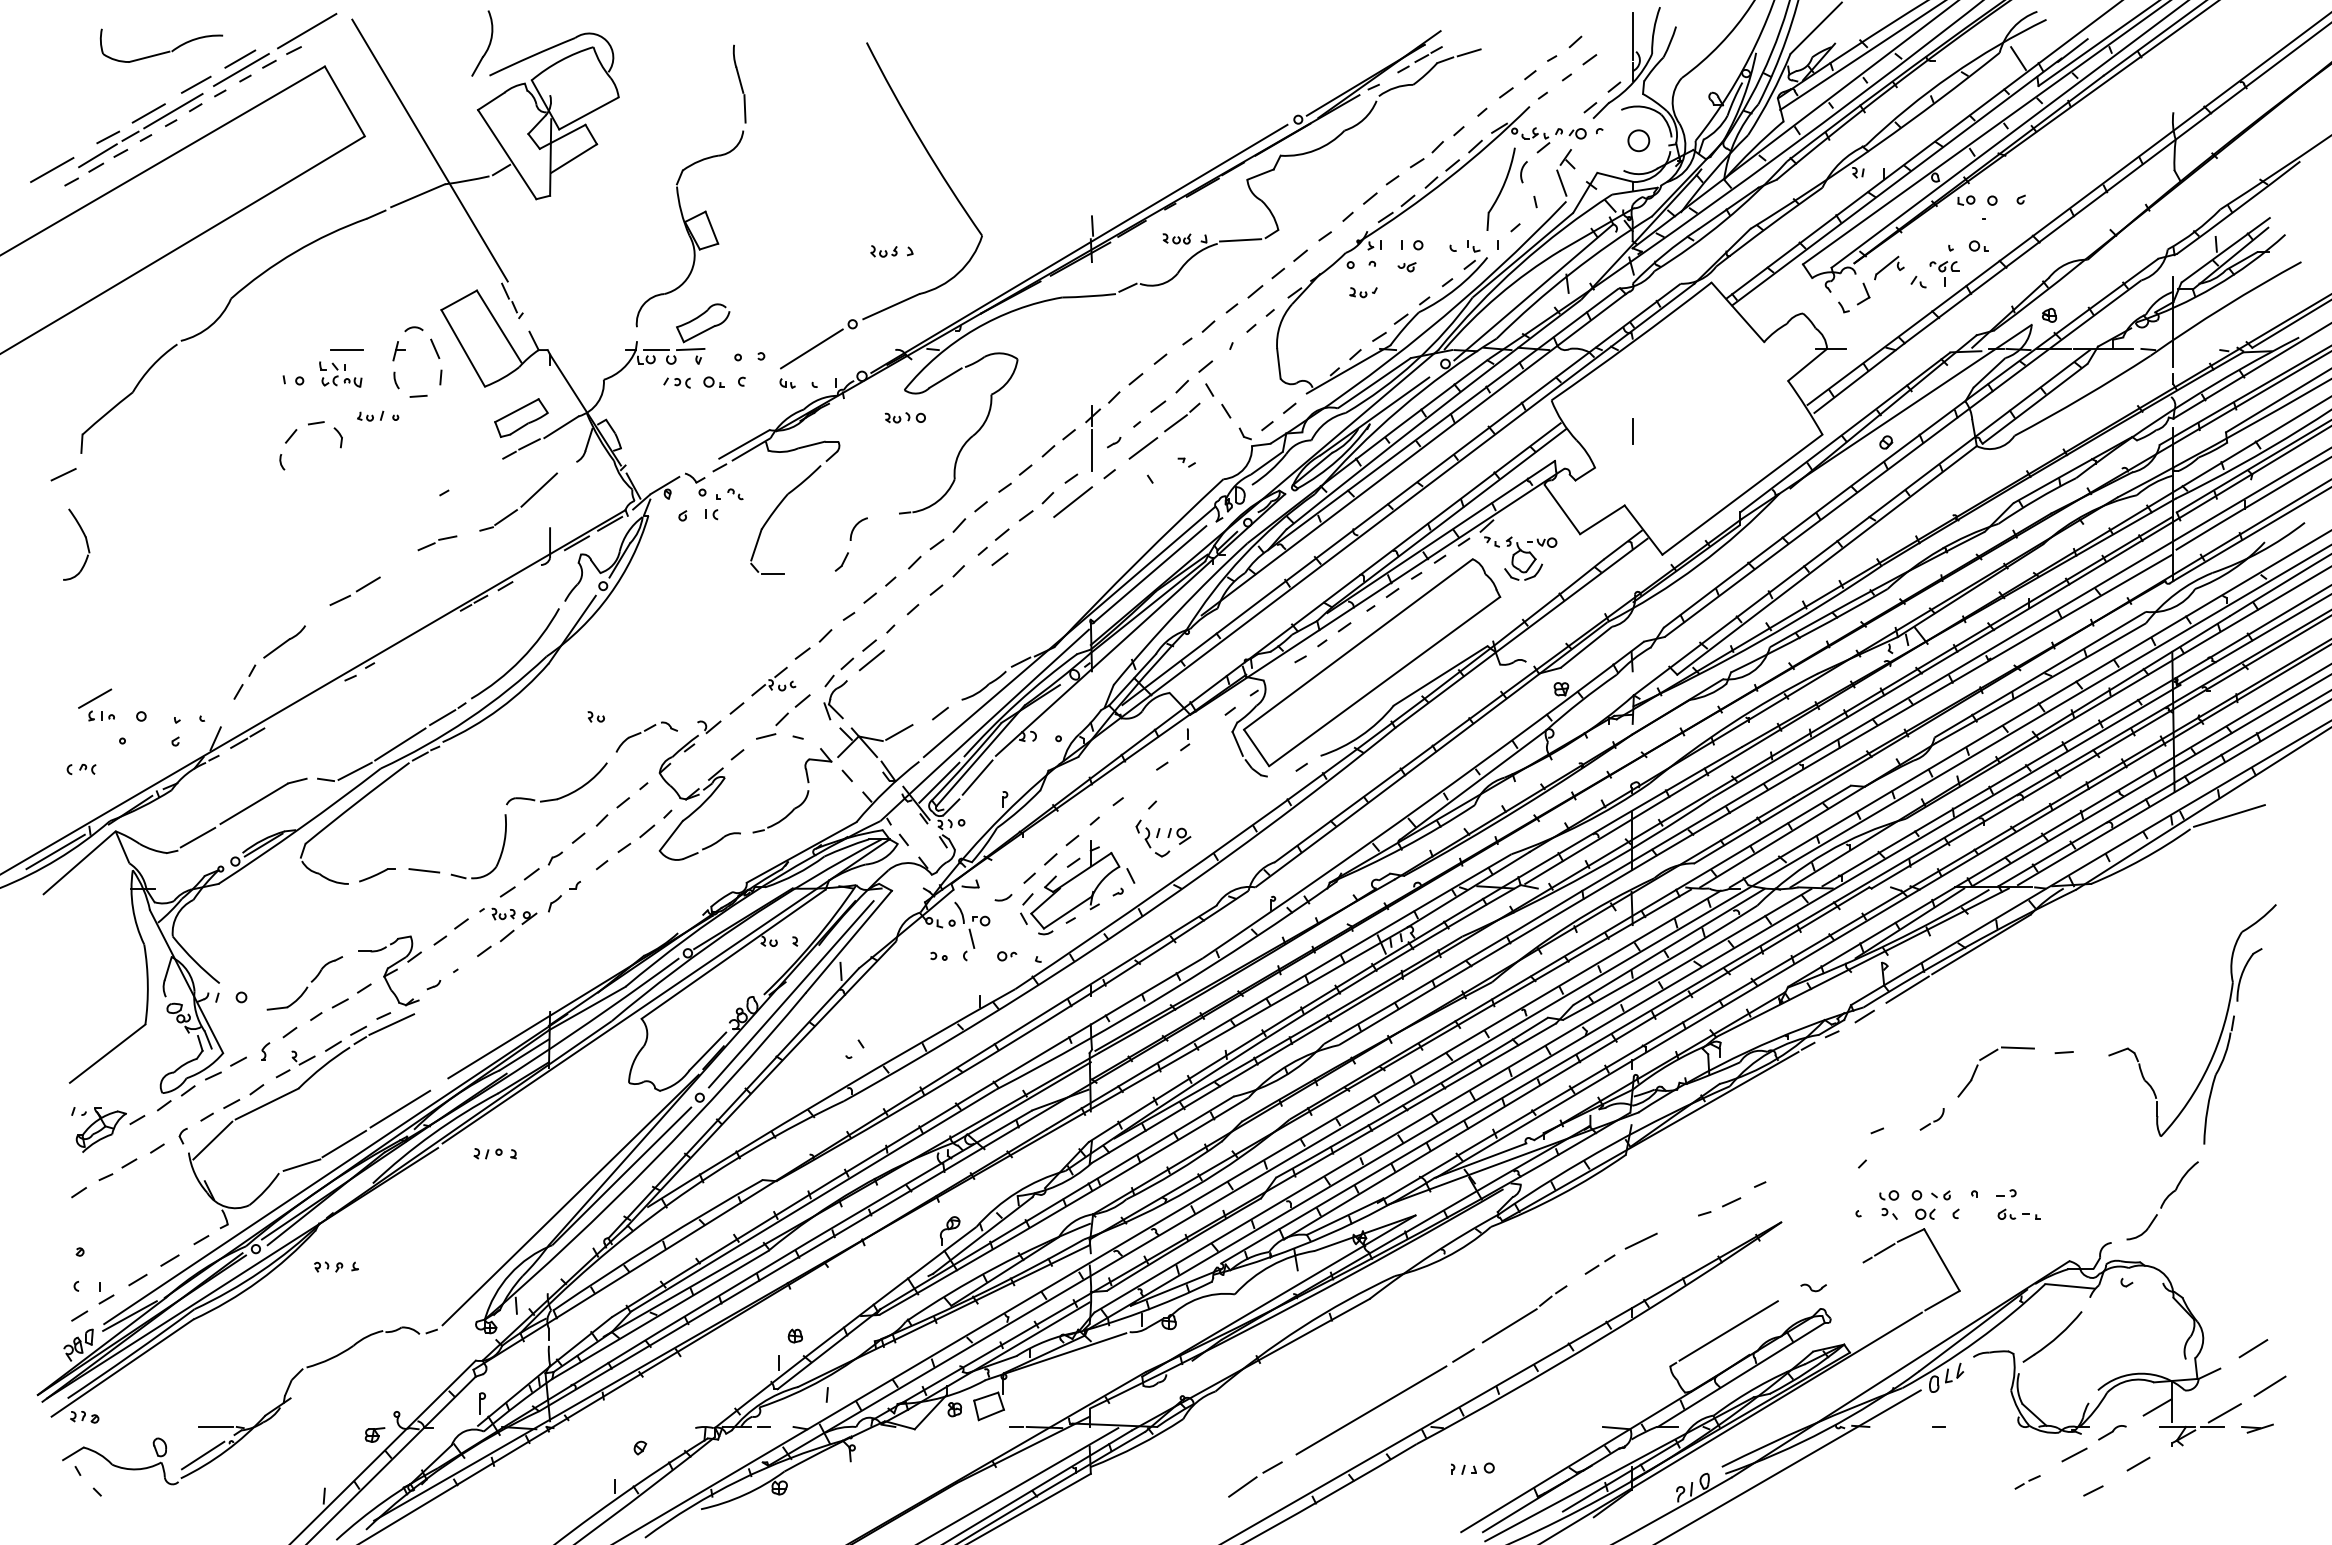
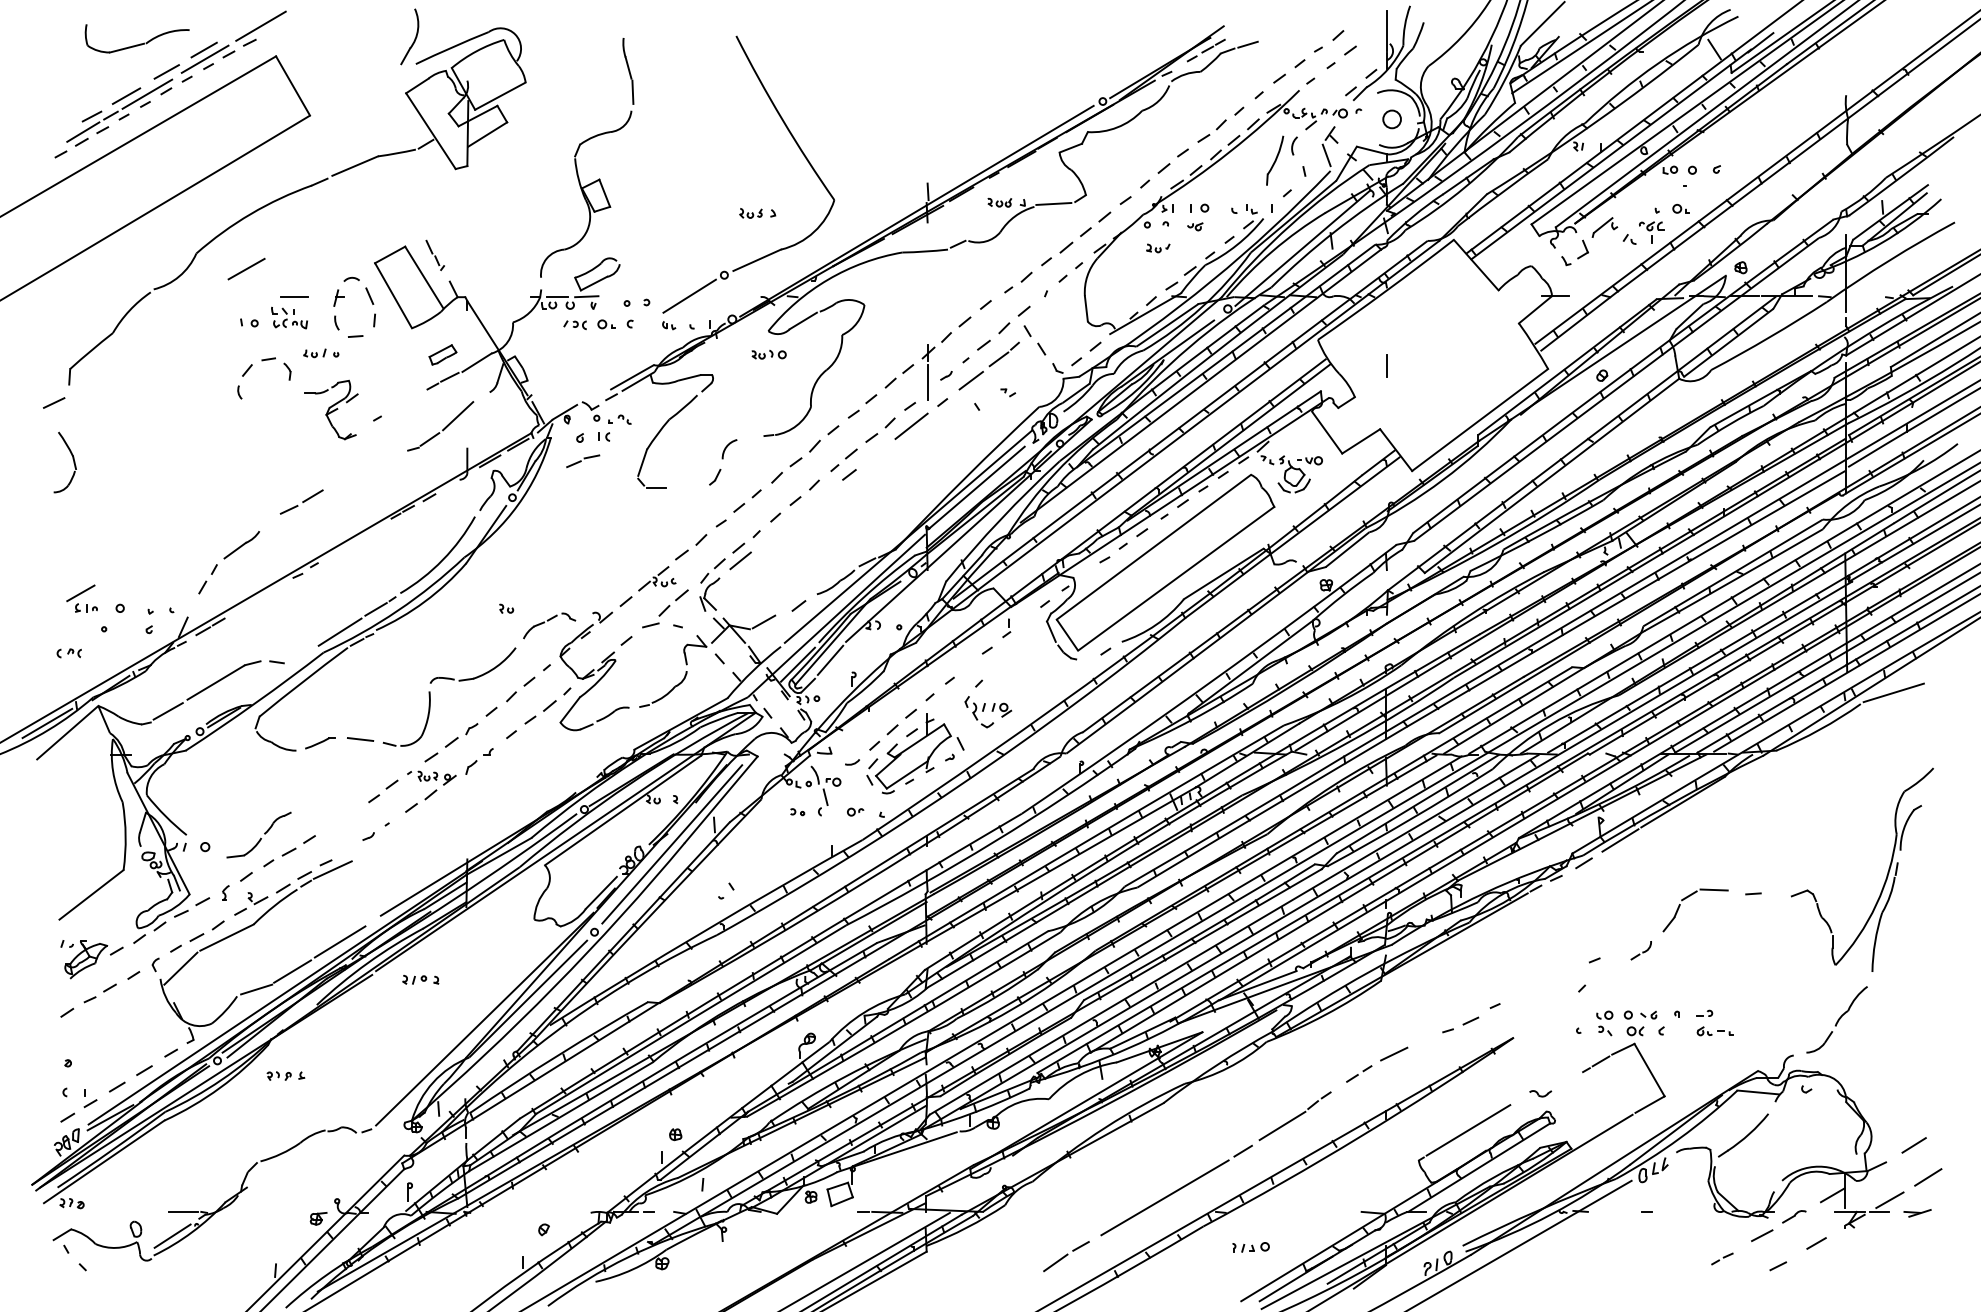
line: (429, 150) -> (364, 127), removed
line: (52, 169) -> (246, 268), moved
part: (1500, 188) -> (1274, 159), size x0.7
part: (521, 417) -> (443, 354), size x0.6
part: (437, 543) -> (583, 461), moved
line: (354, 770) -> (301, 654), removed
part: (389, 970) -> (330, 409), moved

